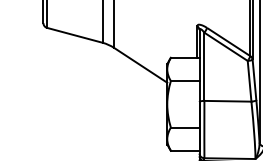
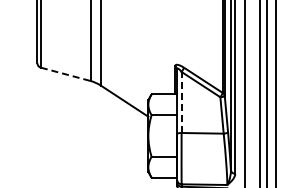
line: (74, 35) -> (65, 74), solid -> dashed
line: (204, 66) -> (181, 102), solid -> dashed

